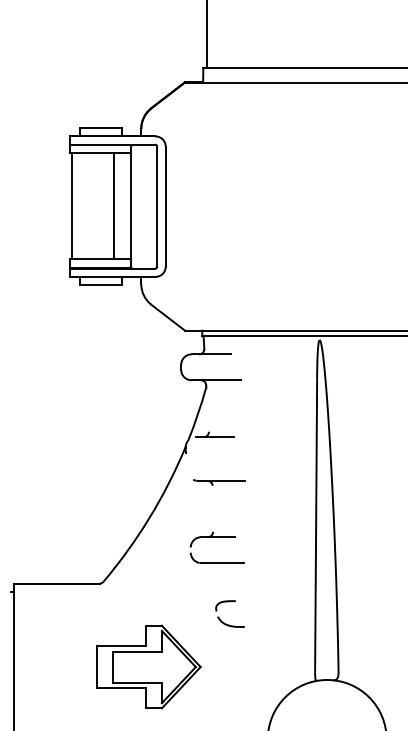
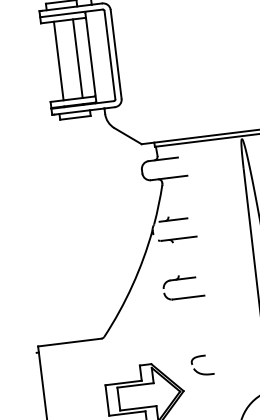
line: (72, 205) -> (59, 60), moved
part: (219, 482) -> (177, 240), moved
part: (216, 537) -> (181, 279), moved
part: (224, 622) -> (199, 372), moved

